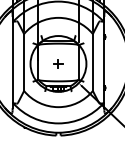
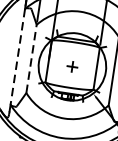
line: (24, 62) -> (32, 59), solid -> dashed
line: (12, 63) -> (17, 58), solid -> dashed

